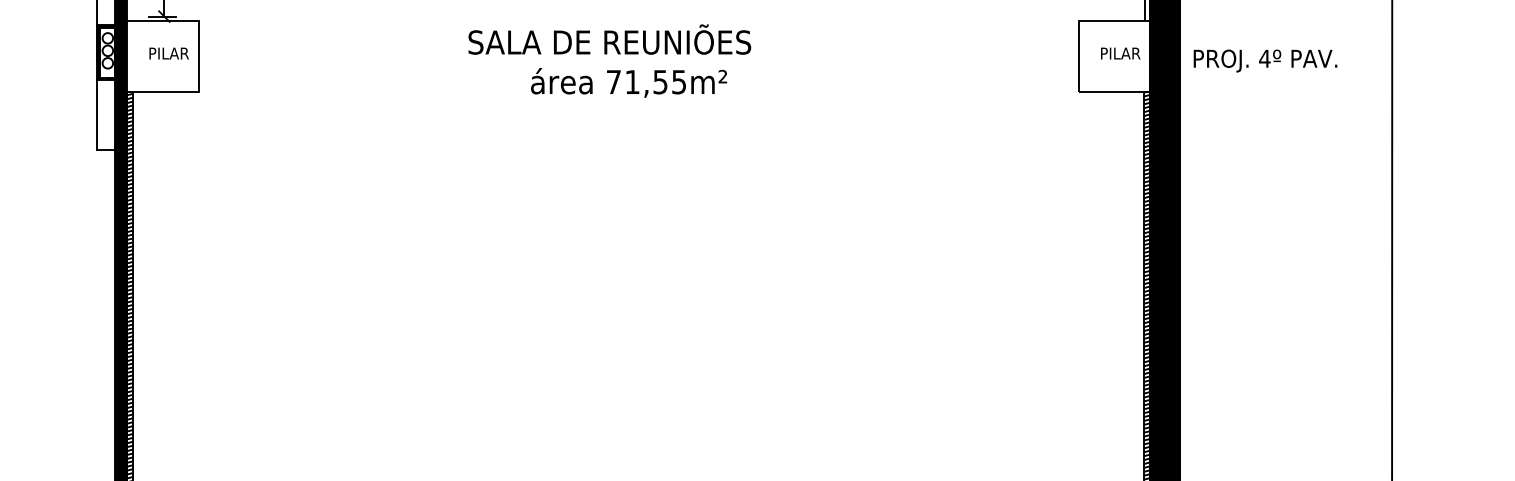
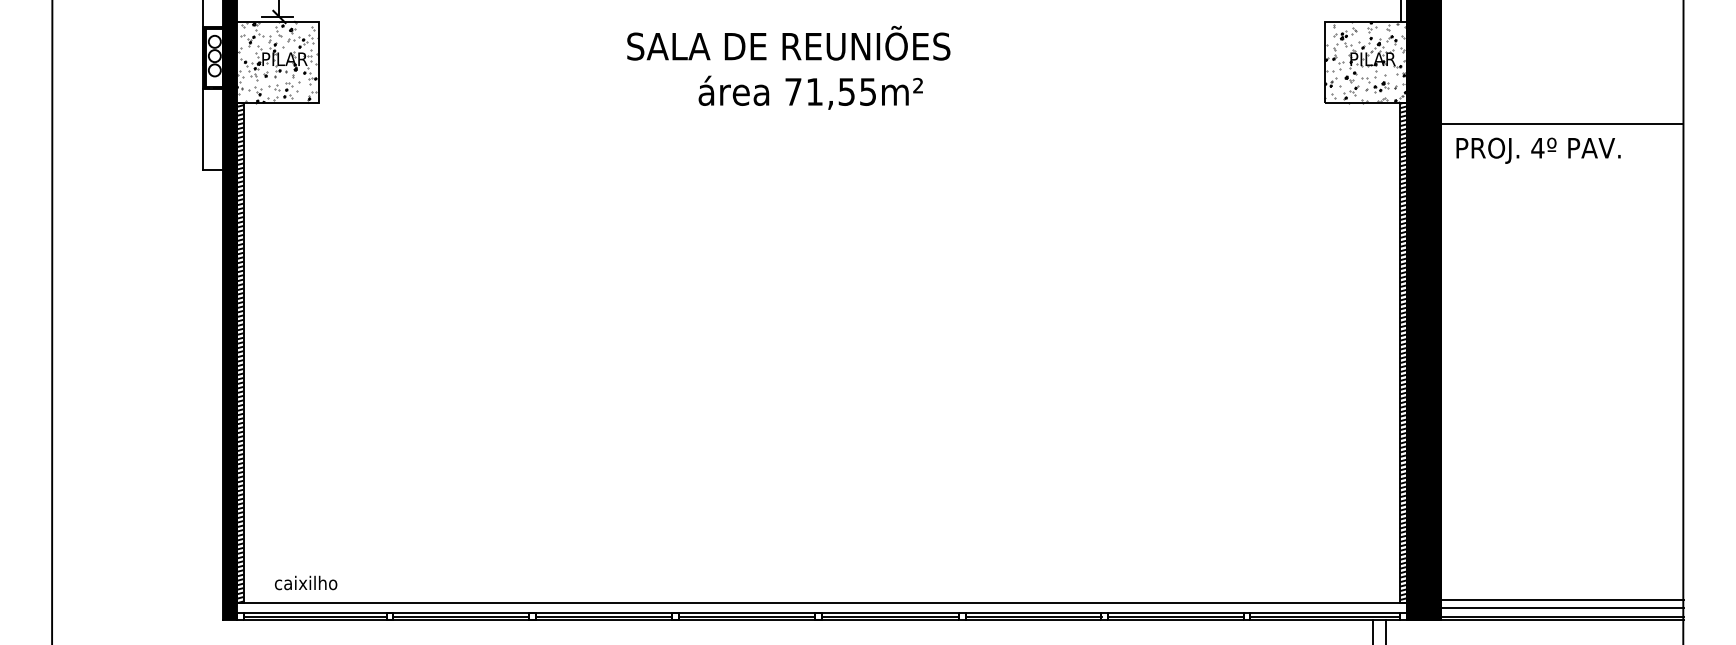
hatch: (1114, 55) -> (1365, 61), added
hatch: (162, 56) -> (277, 62), added
text: (1265, 60) -> (1538, 150), moved
line: (1285, 109) -> (1561, 123), added

